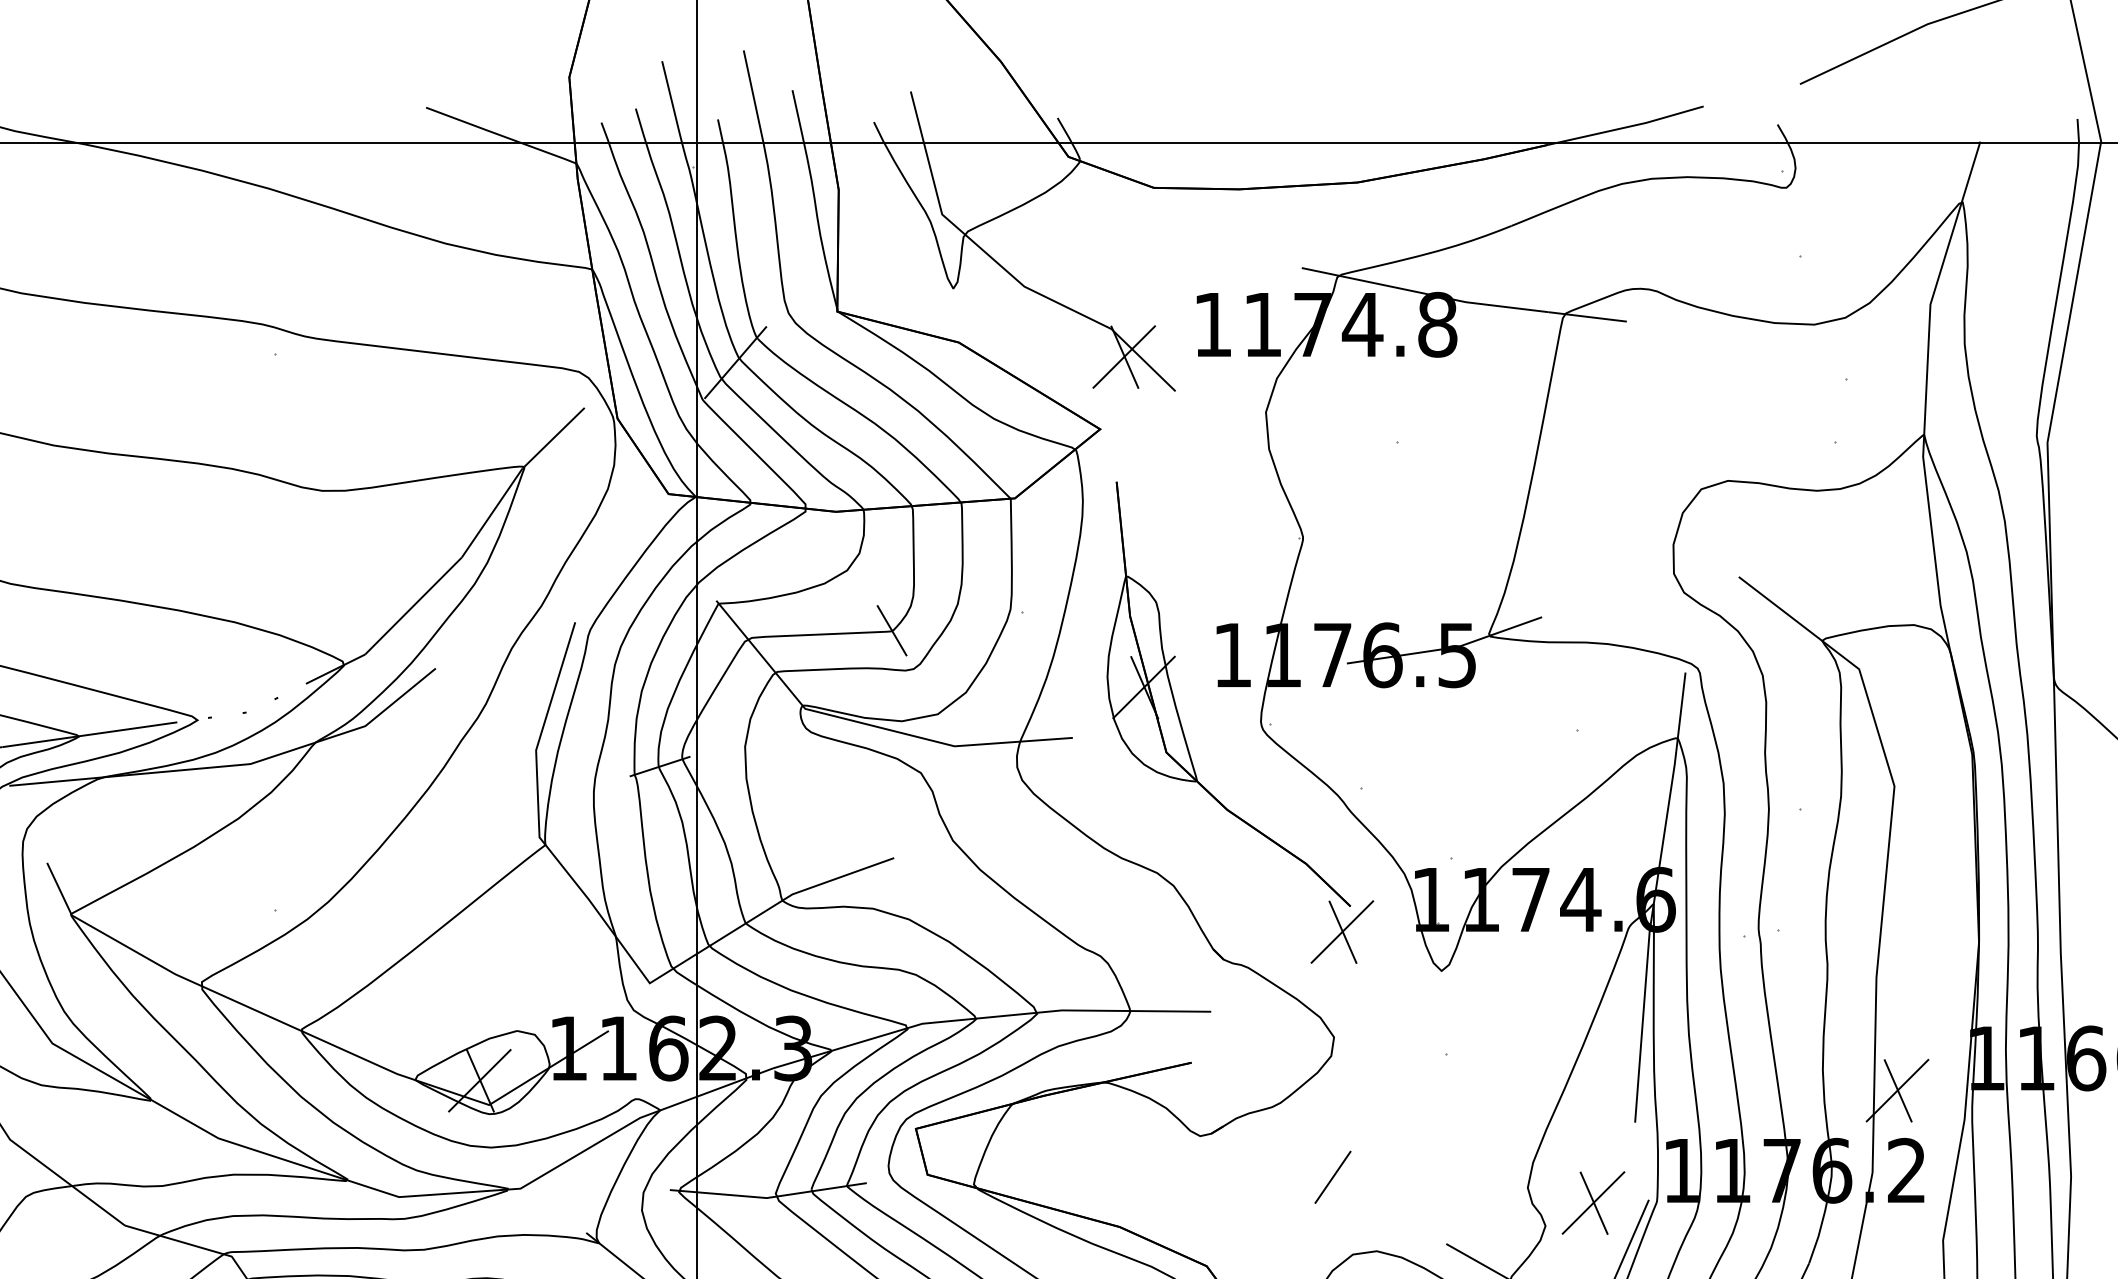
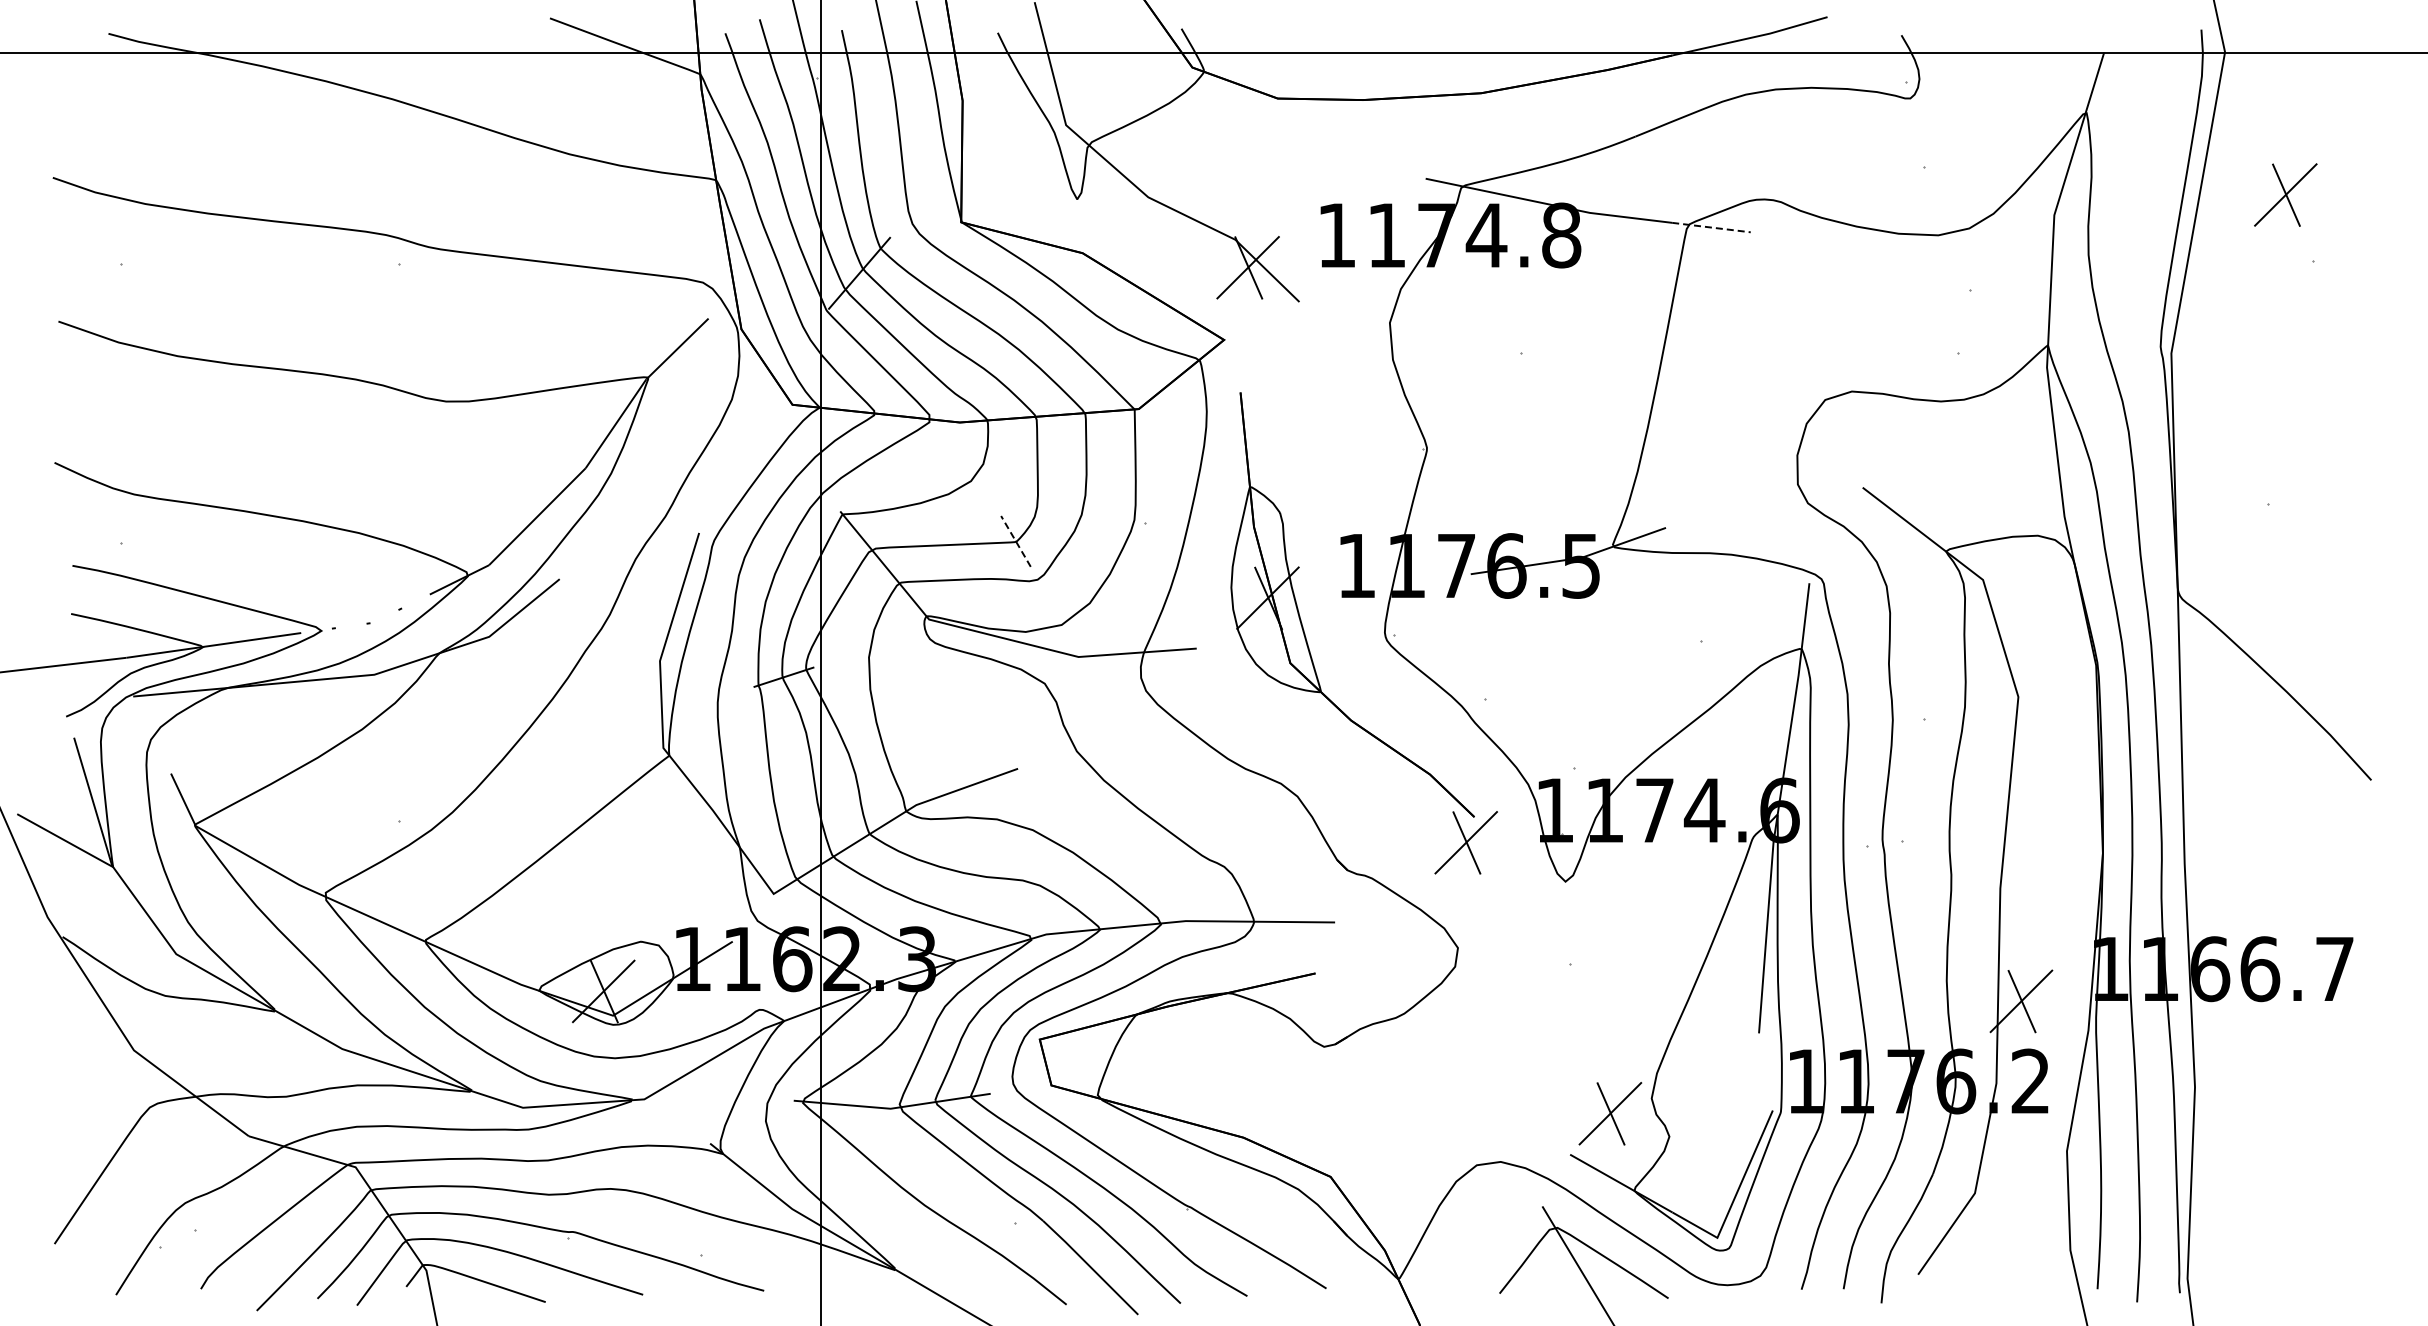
line: (1587, 316) -> (1711, 227), solid -> dashed
line: (891, 630) -> (1015, 541), solid -> dashed
line: (1332, 1176) -> (1456, 1087), removed
part: (1593, 1202) -> (1610, 1113), moved

